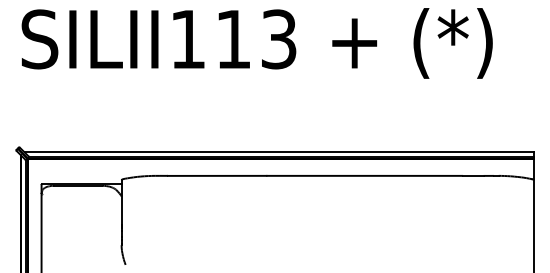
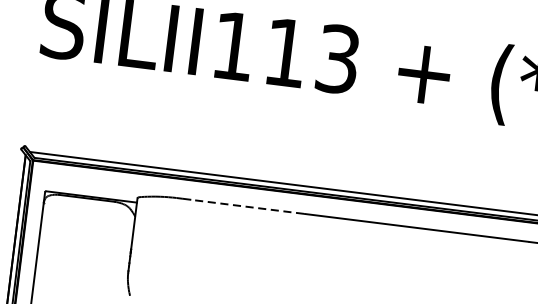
line: (216, 175) -> (246, 206), solid -> dashed

